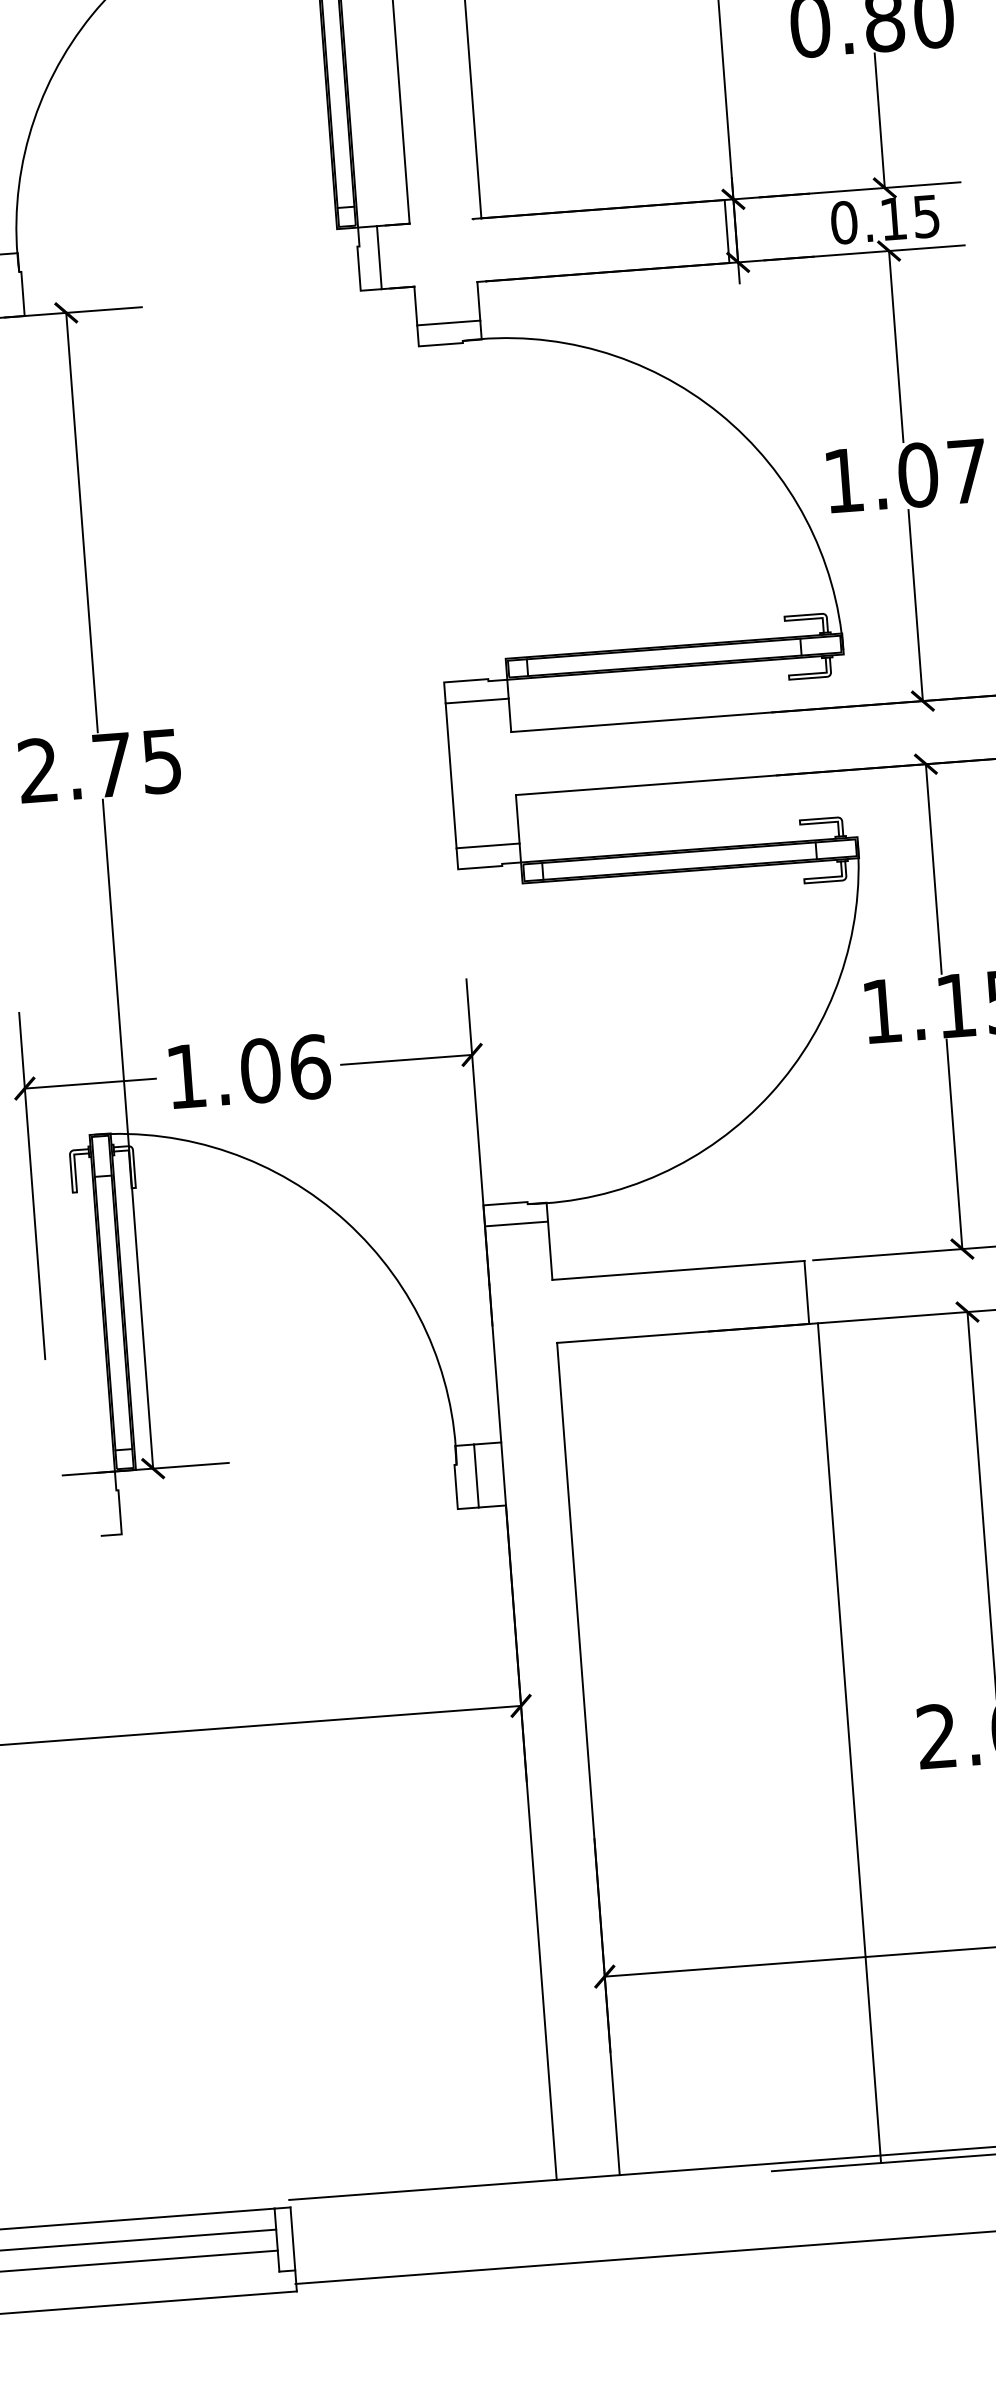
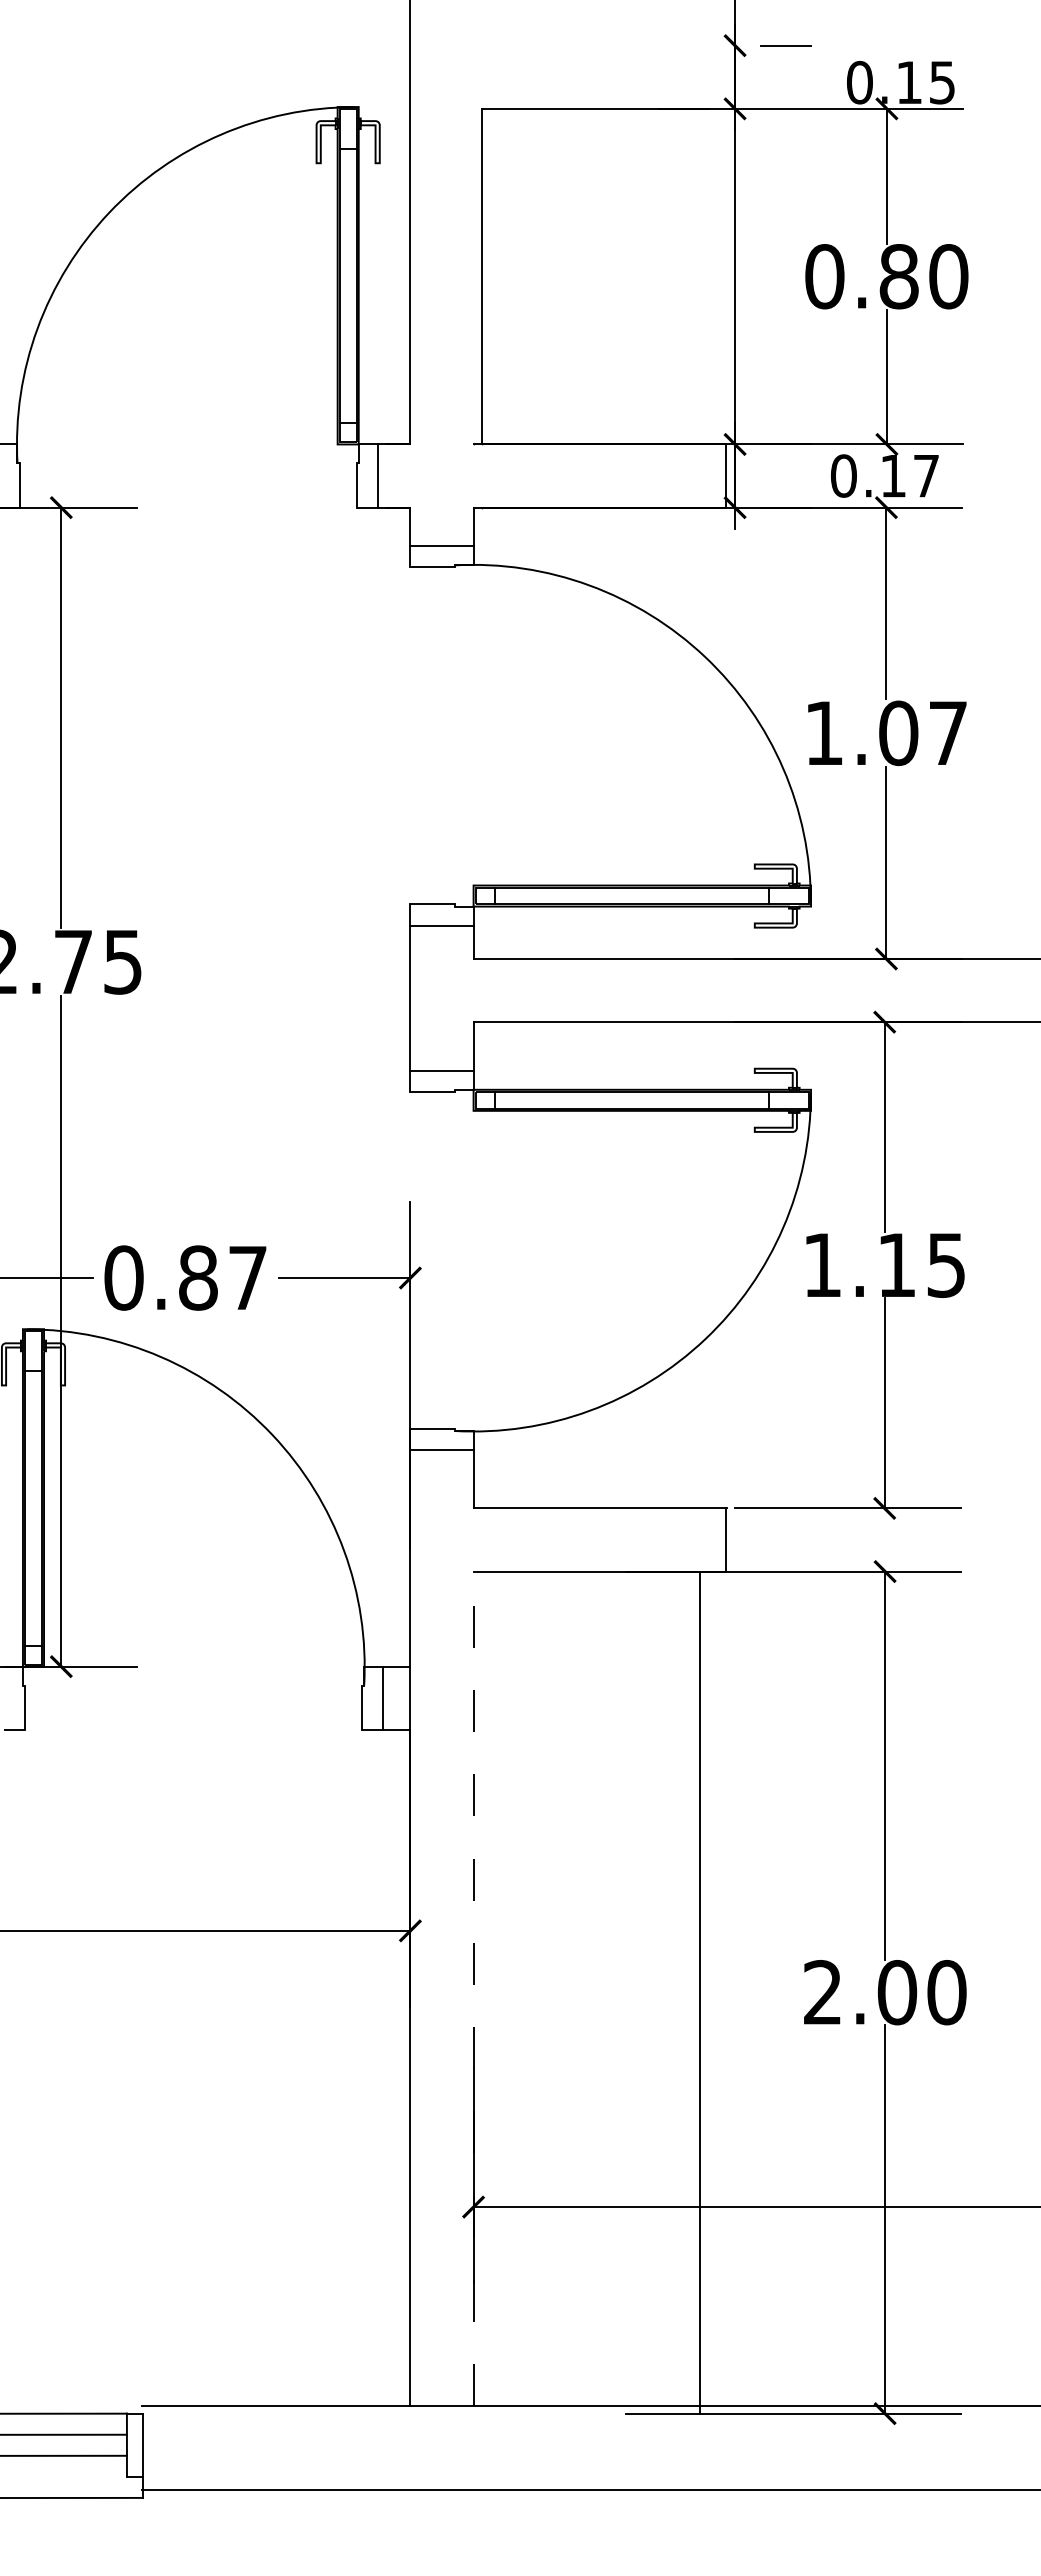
text: (926, 216) -> (926, 476), 0.15 -> 0.17
text: (247, 1071) -> (185, 1277), 1.06 -> 0.87
line: (849, 1743) -> (700, 1992), moved
line: (588, 1758) -> (473, 1988), solid -> dashed

